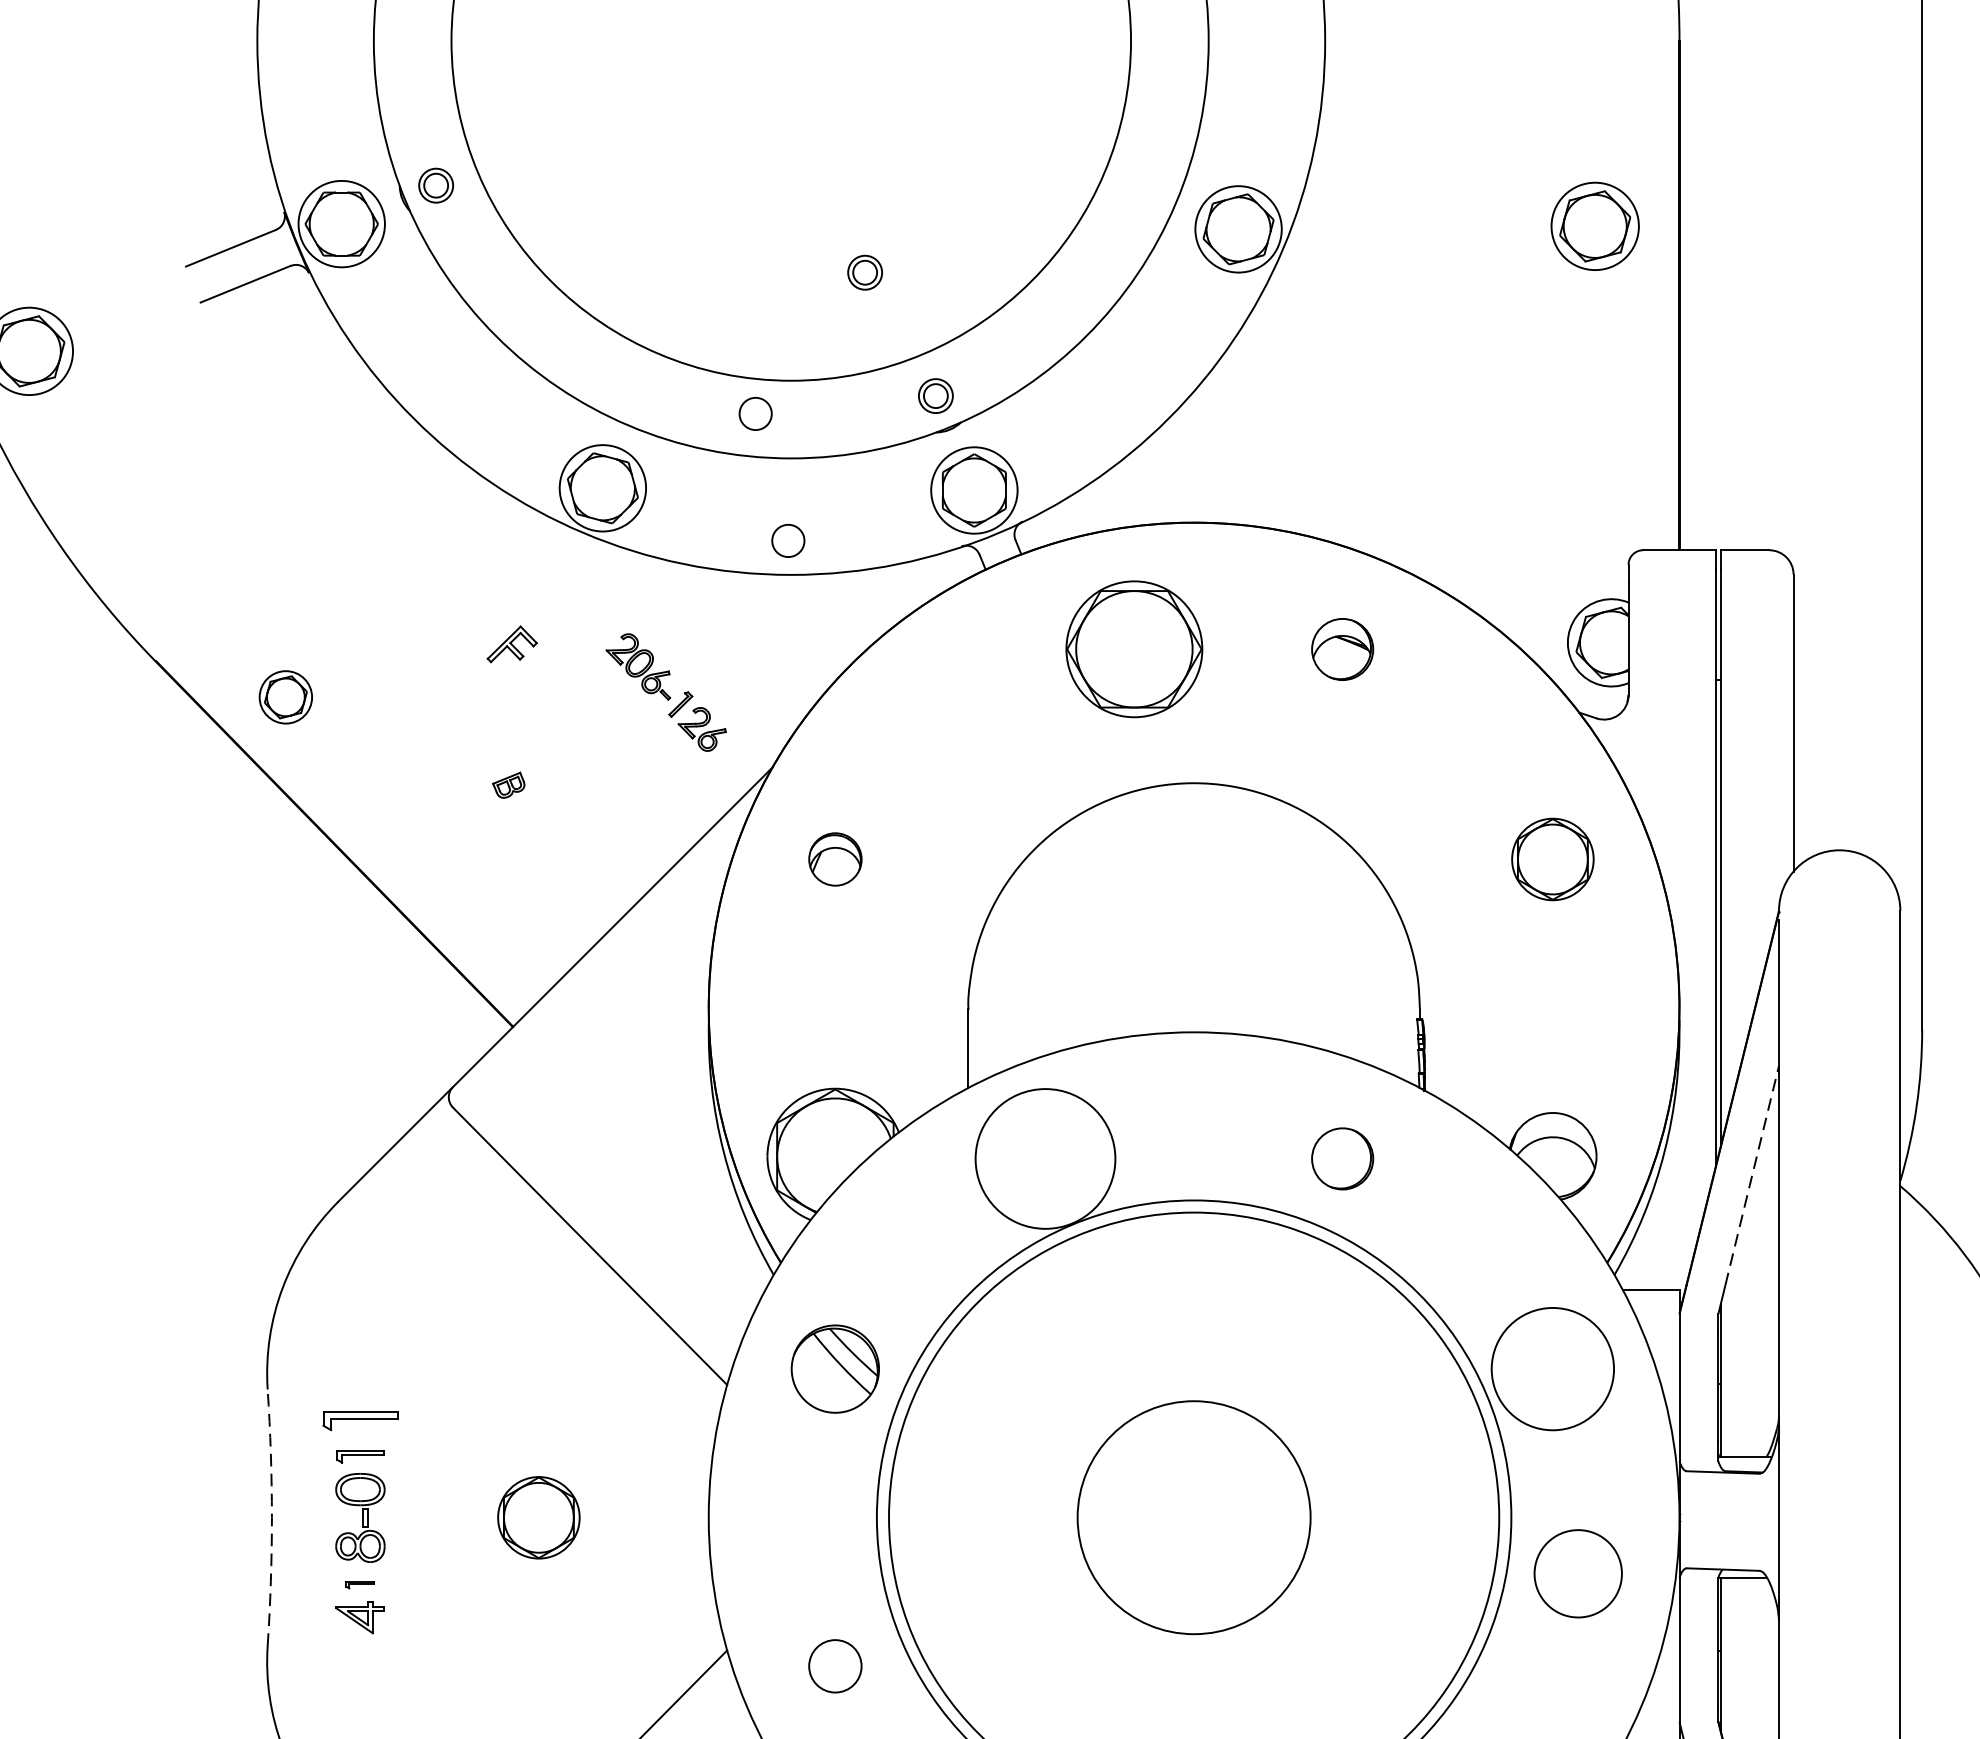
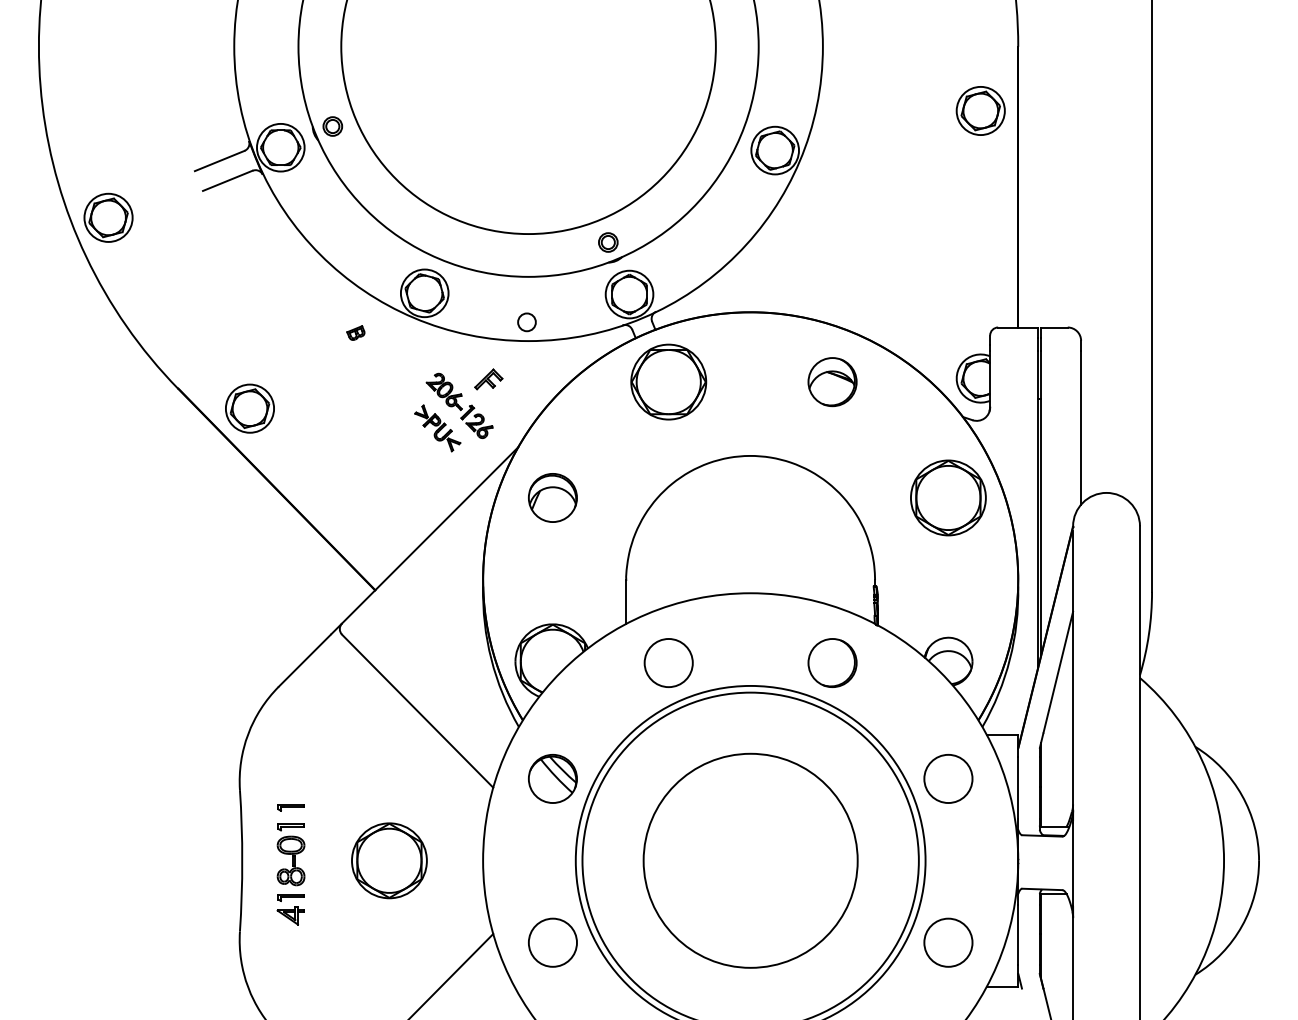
part: (1594, 225) -> (980, 110), moved
part: (865, 272) -> (569, 174), removed
circle: (754, 414) -> (508, 252), removed
part: (511, 644) -> (488, 379), moved
part: (1133, 648) -> (668, 381), moved
part: (1342, 650) -> (832, 382), size x1.43
part: (284, 697) -> (249, 408), size x1.67
part: (626, 733) -> (437, 428), added
part: (508, 784) -> (355, 332), moved
part: (834, 858) -> (552, 497), size x1.67
part: (1552, 858) -> (948, 497), size x1.67
circle: (1045, 1157) -> (668, 662), size x0.62
circle: (1342, 1157) -> (832, 662), size x1.43
line: (1752, 1174) -> (1058, 671), dashed -> solid
circle: (1552, 1368) -> (948, 778), size x0.71
part: (359, 1420) -> (290, 807), size x0.62
arc: (272, 1517) -> (242, 860), dashed -> solid
part: (538, 1517) -> (389, 860), size x1.67
circle: (1193, 1517) -> (750, 860), size x1.67
circle: (1578, 1573) -> (948, 942), moved
part: (359, 1584) -> (290, 897), size x1.67
circle: (834, 1665) -> (552, 942), size x1.67

